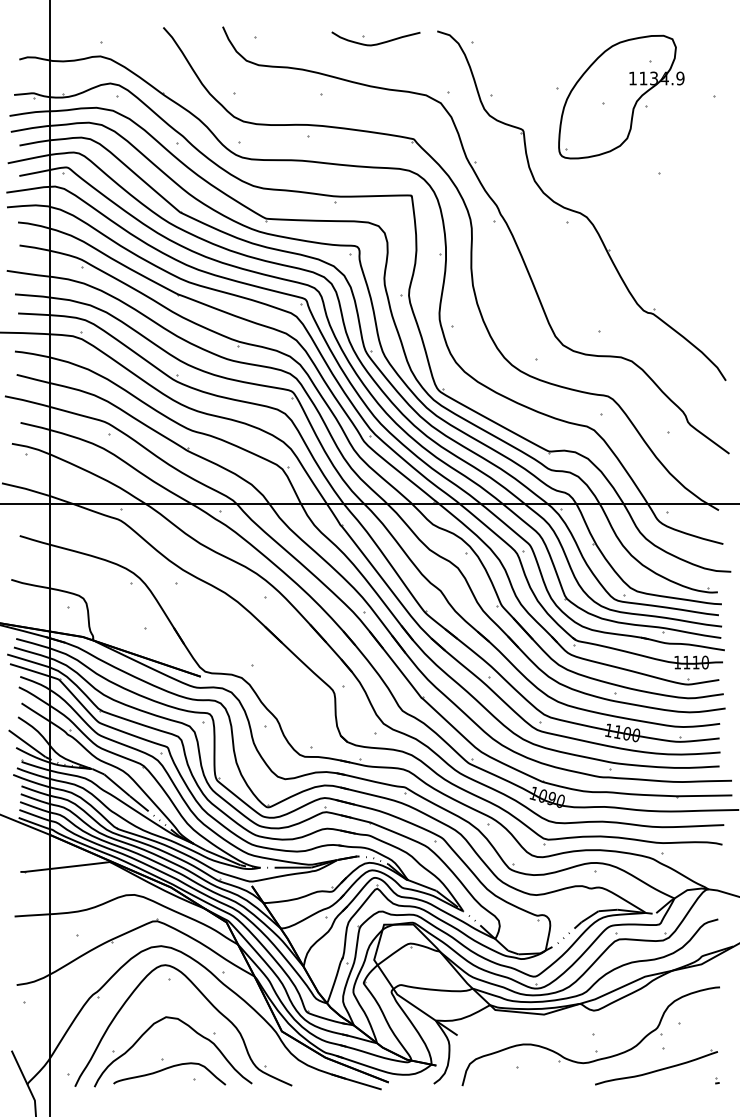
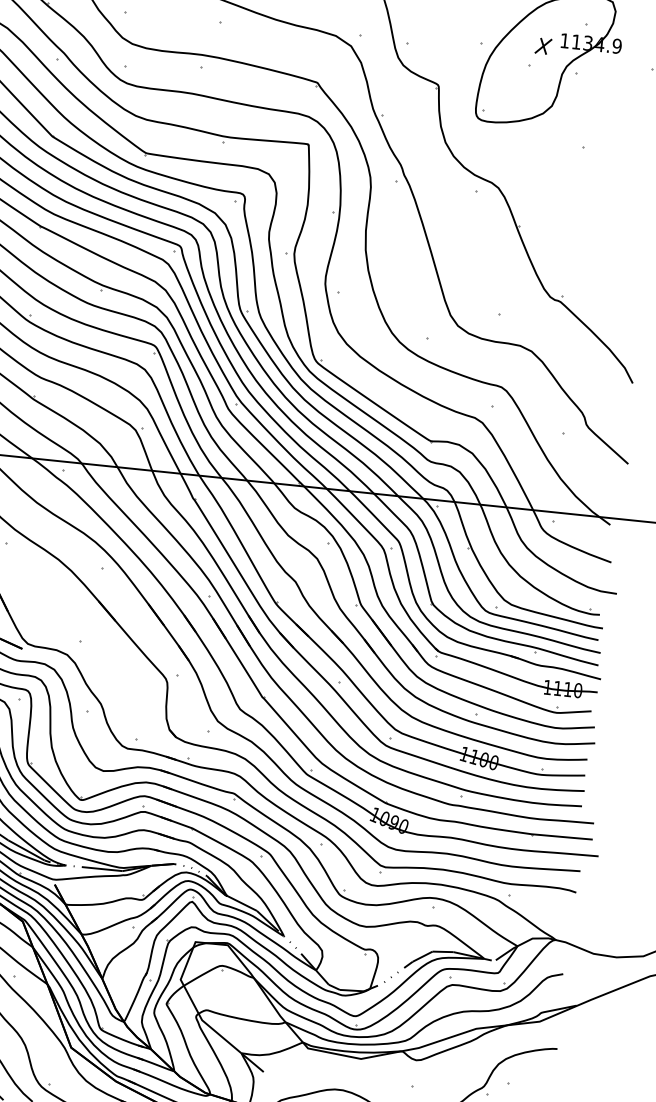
part: (613, 84) -> (542, 45), added

